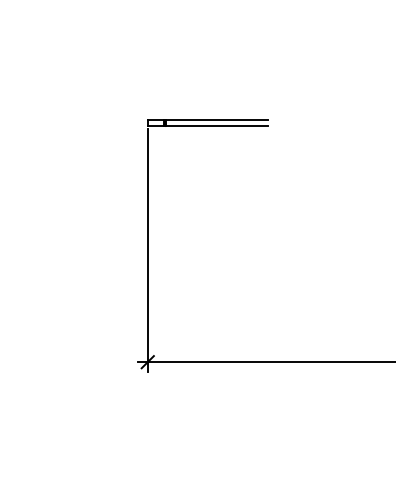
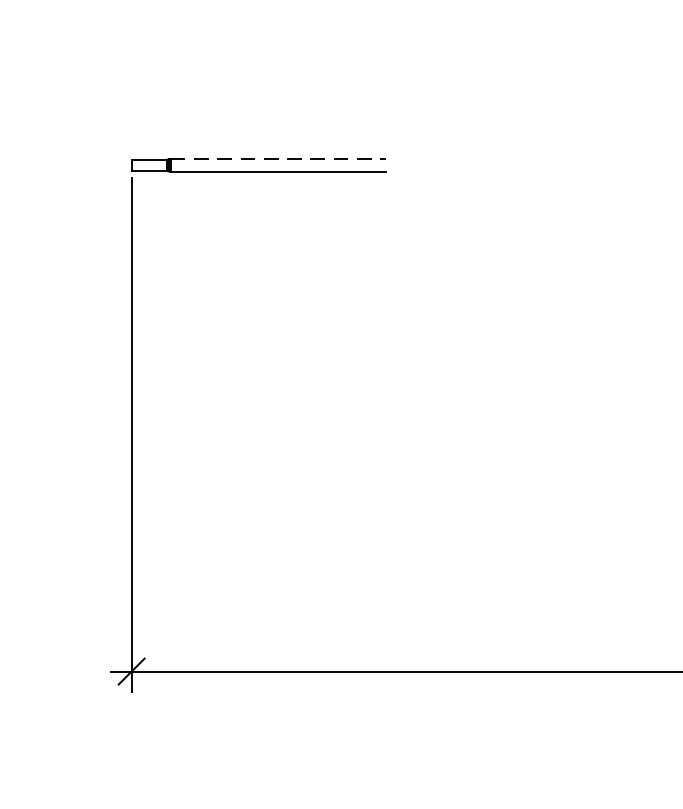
line: (216, 120) -> (277, 159), solid -> dashed

